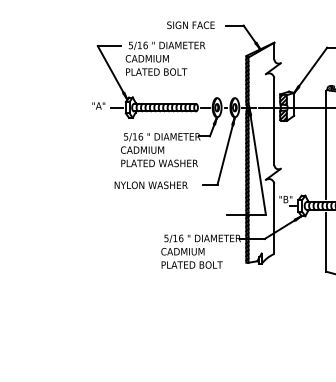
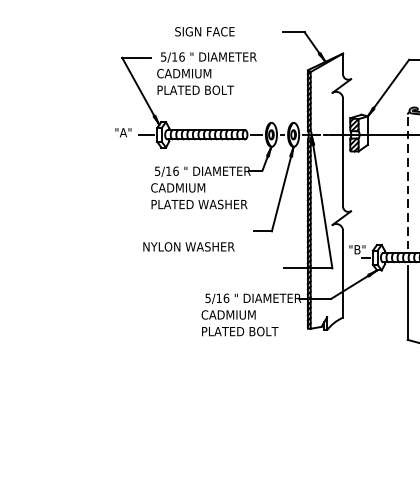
text: (190, 24) -> (204, 30), moved
line: (326, 145) -> (408, 182), solid -> dashed
text: (150, 184) -> (188, 245), moved

